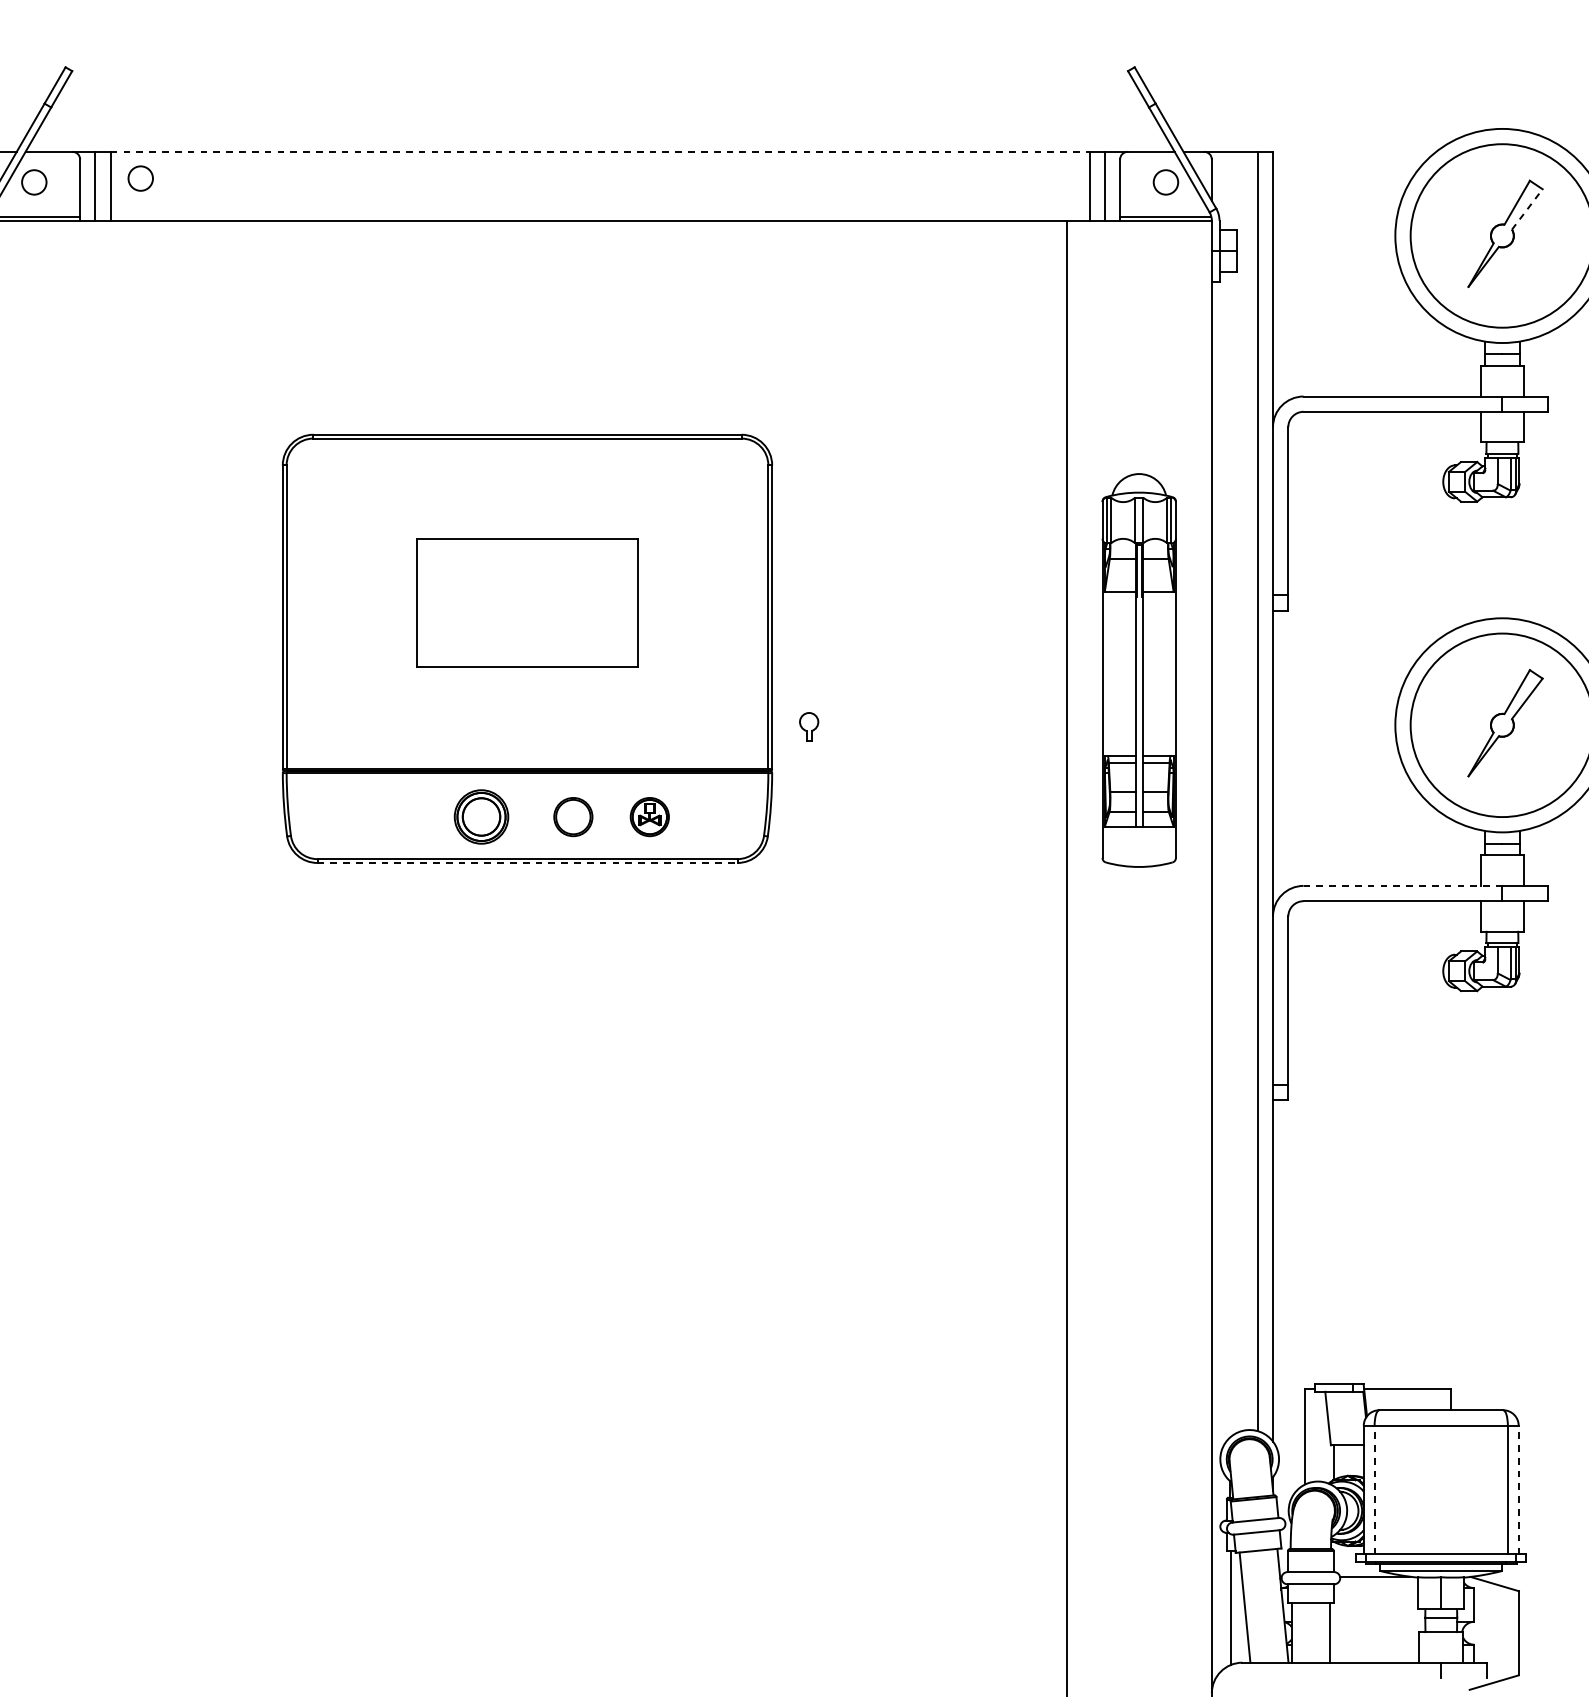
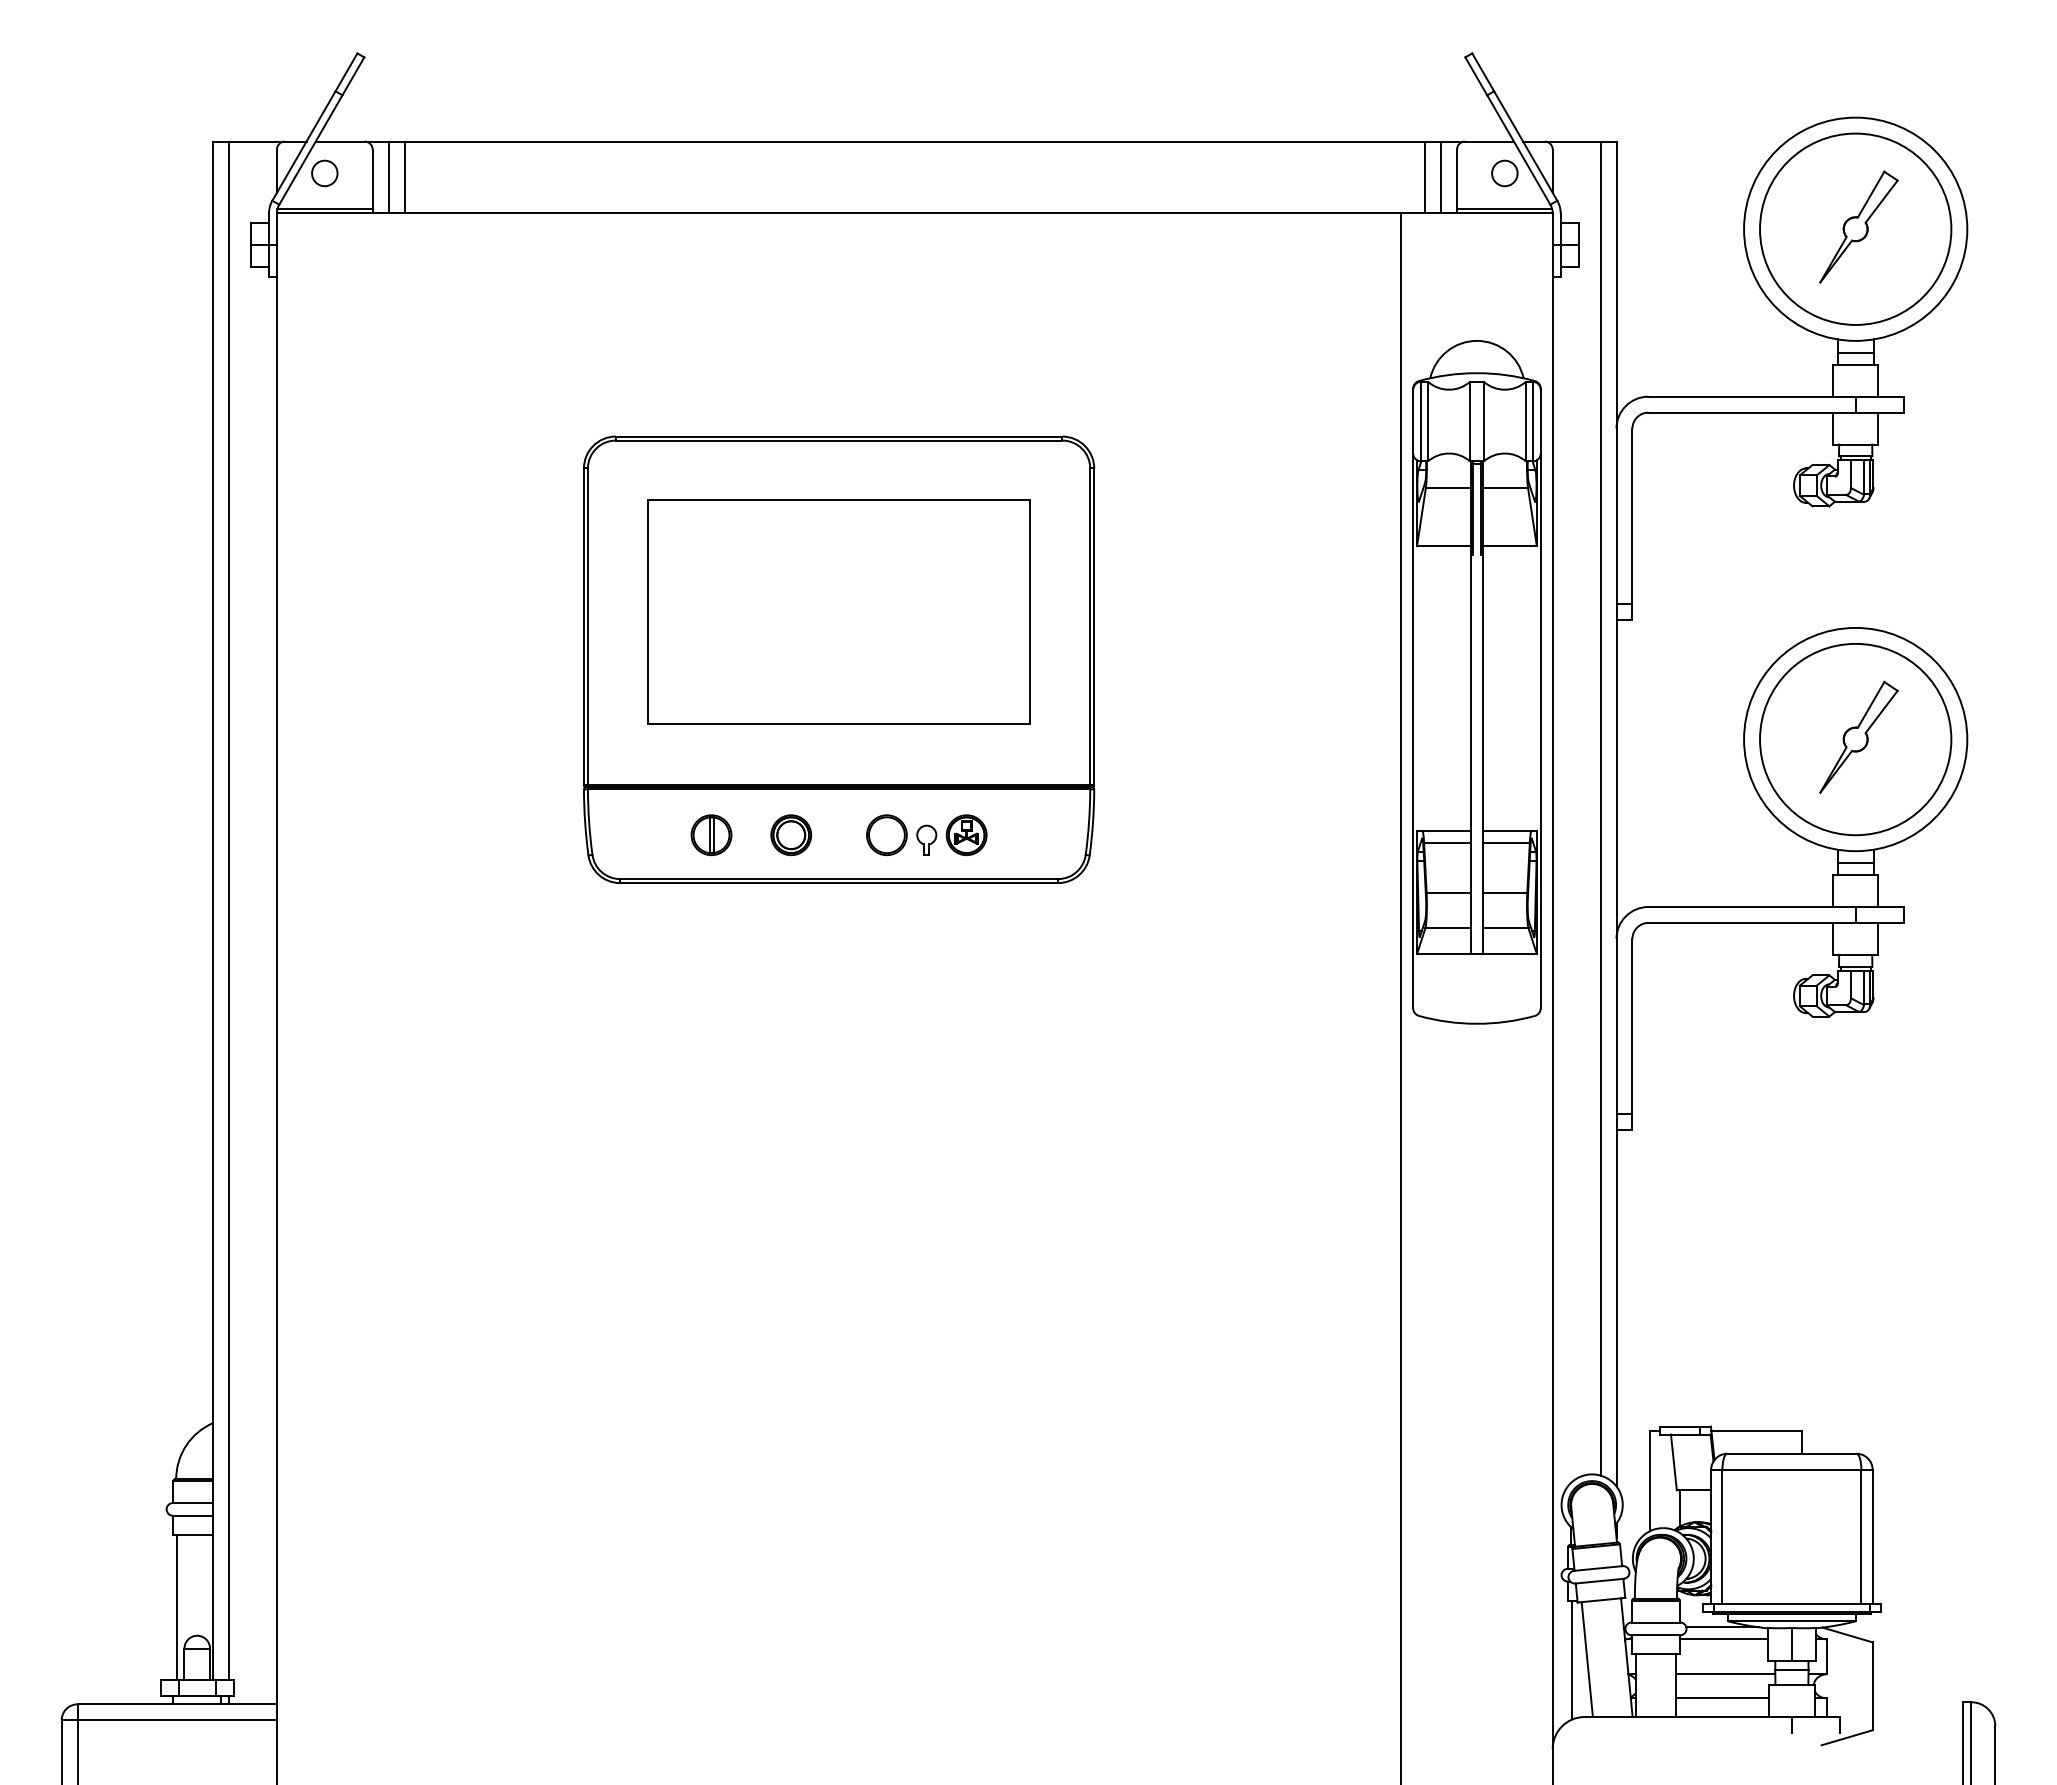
line: (600, 151) -> (915, 141), dashed -> solid
circle: (140, 178) -> (435, 169), removed
line: (1527, 209) -> (1881, 201), dashed -> solid
part: (526, 602) -> (838, 611), size x1.67
part: (1138, 670) -> (1476, 682), size x1.67
part: (808, 726) -> (926, 839), moved
part: (405, 817) -> (711, 835), added
part: (481, 817) -> (791, 835), size x0.71
line: (527, 863) -> (839, 883), dashed -> solid
line: (1403, 886) -> (1752, 907), dashed -> solid
line: (1374, 1489) -> (1722, 1536), dashed -> solid
line: (1518, 1489) -> (1872, 1536), dashed -> solid
line: (1375, 1588) -> (1723, 1639), added
line: (1377, 1621) -> (1725, 1674), added
line: (1374, 1644) -> (1722, 1698), added

